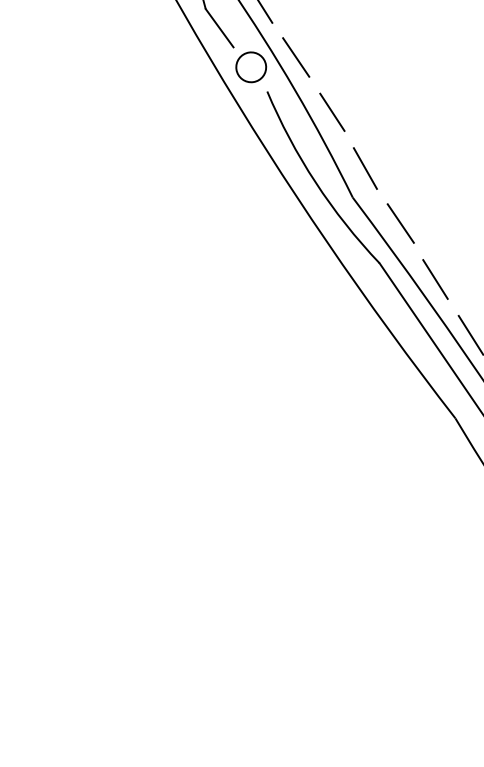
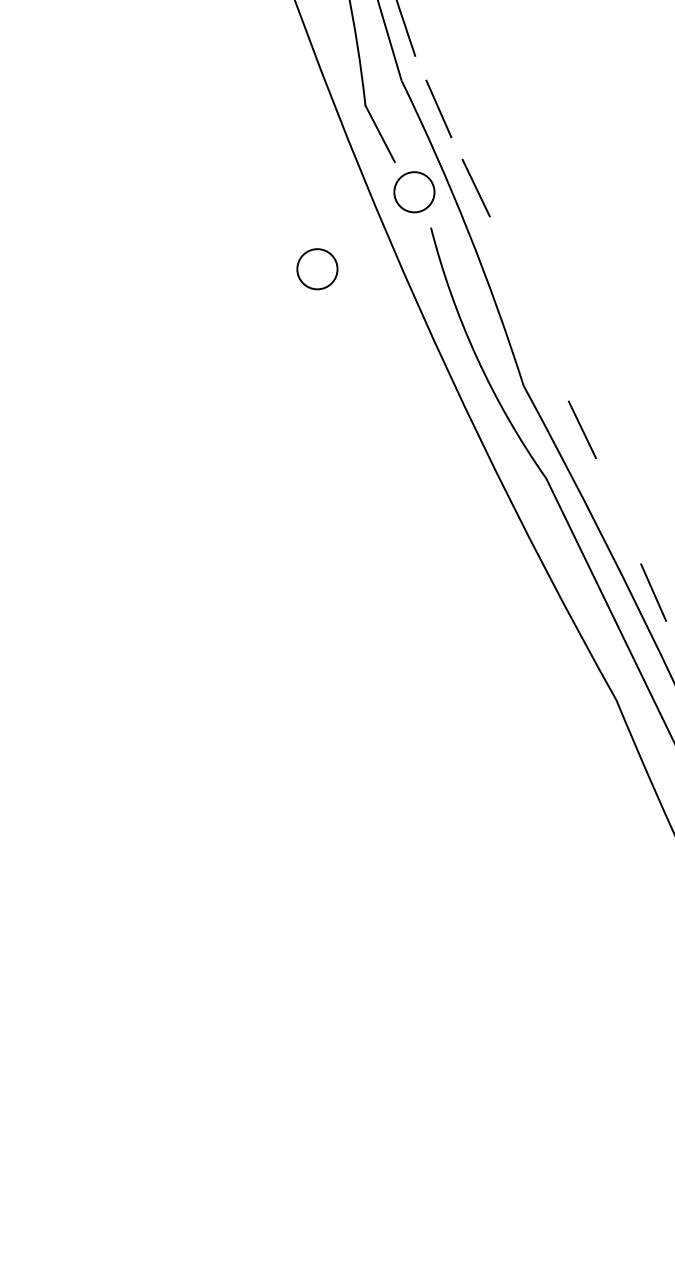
line: (332, 112) -> (513, 268), removed
circle: (188, 134) -> (317, 269), added
line: (364, 168) -> (545, 349), removed
line: (435, 279) -> (617, 511), removed

